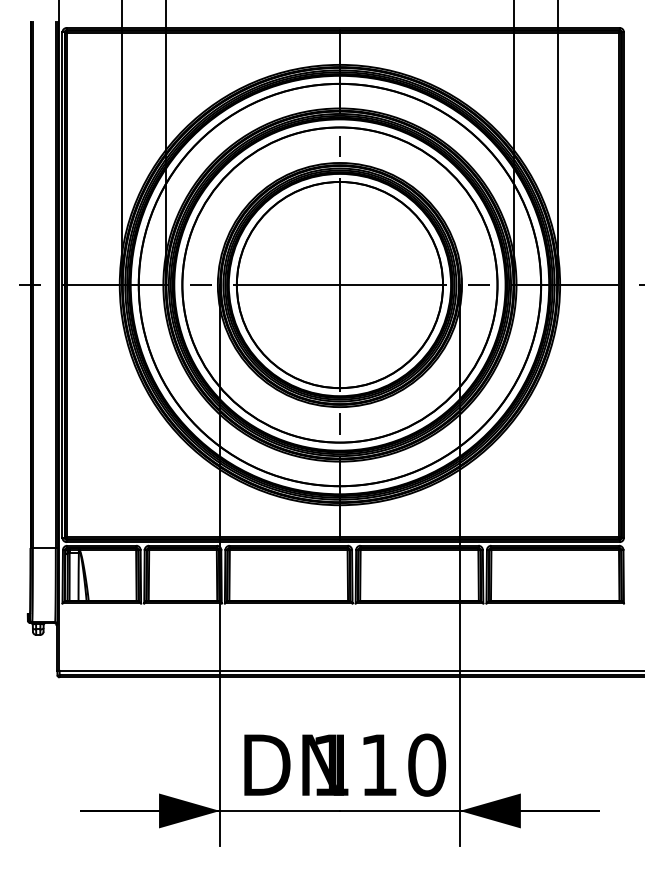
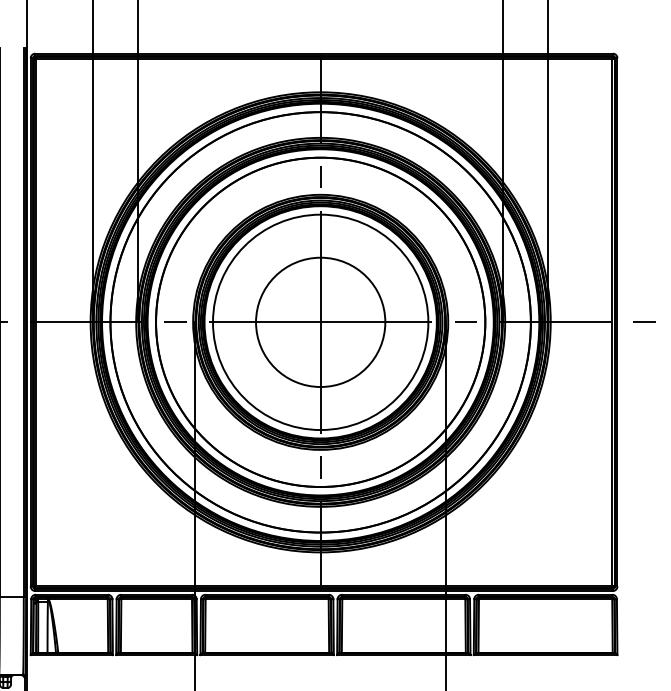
circle: (339, 284) -> (320, 321), size x0.6

